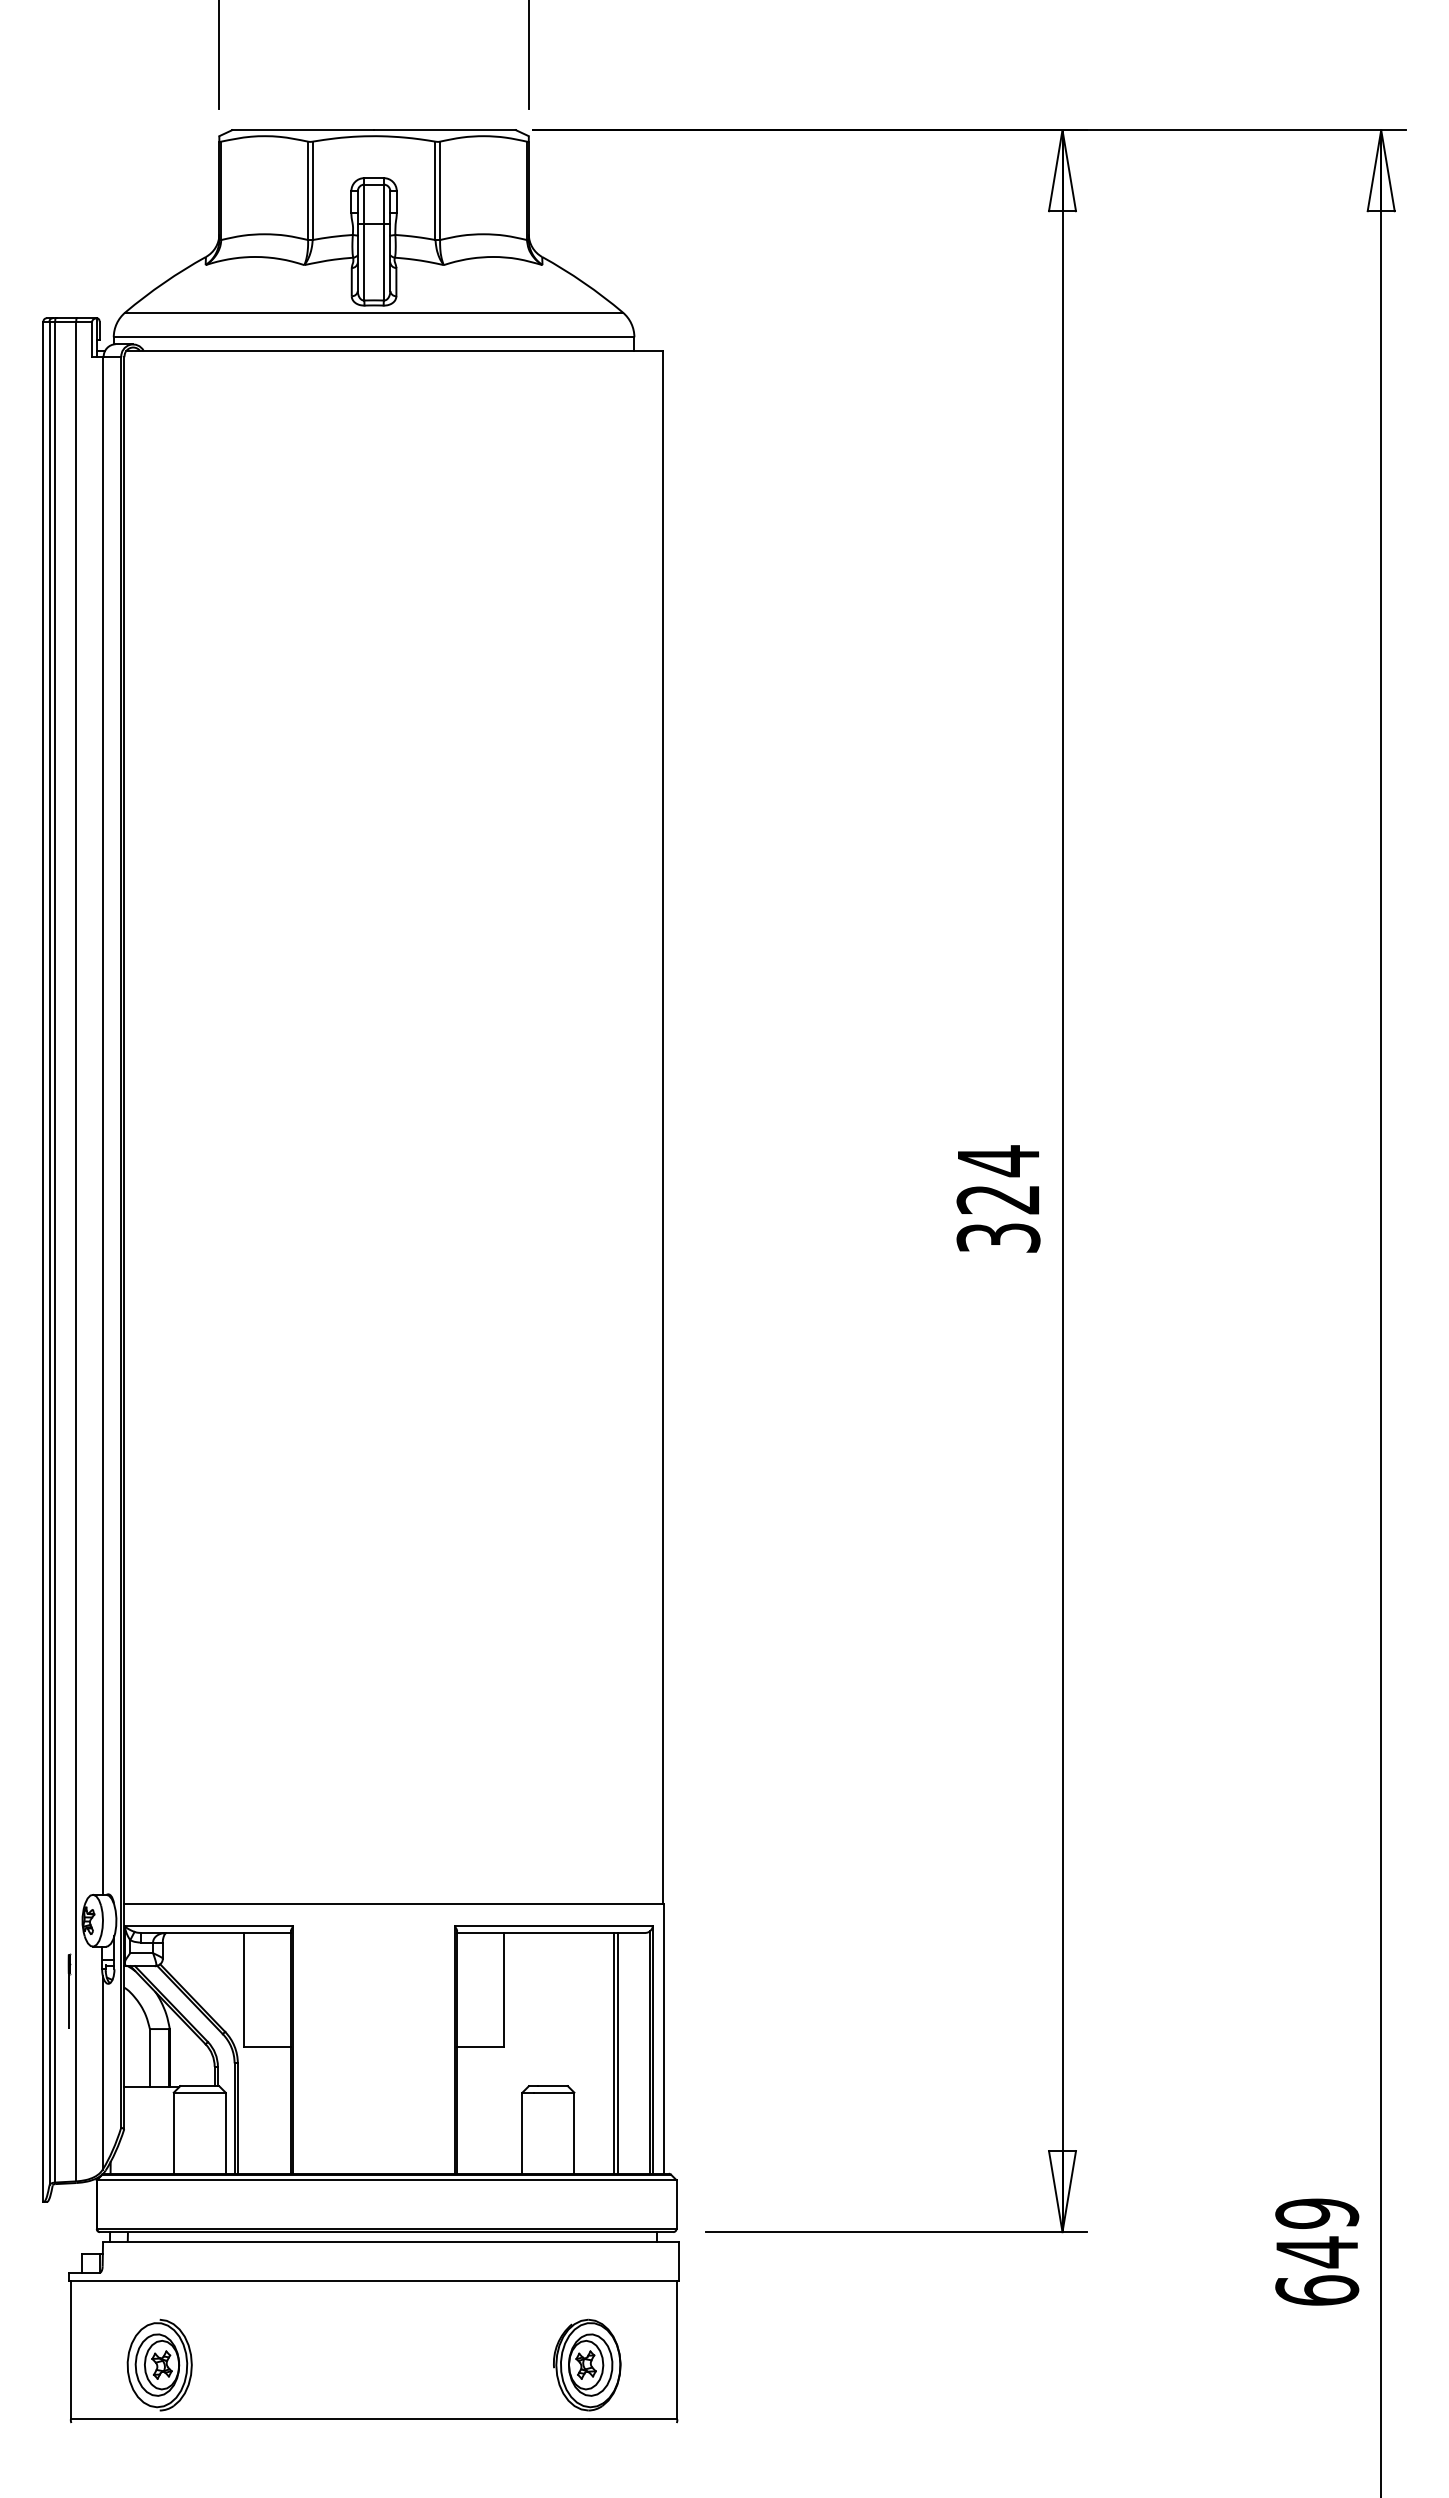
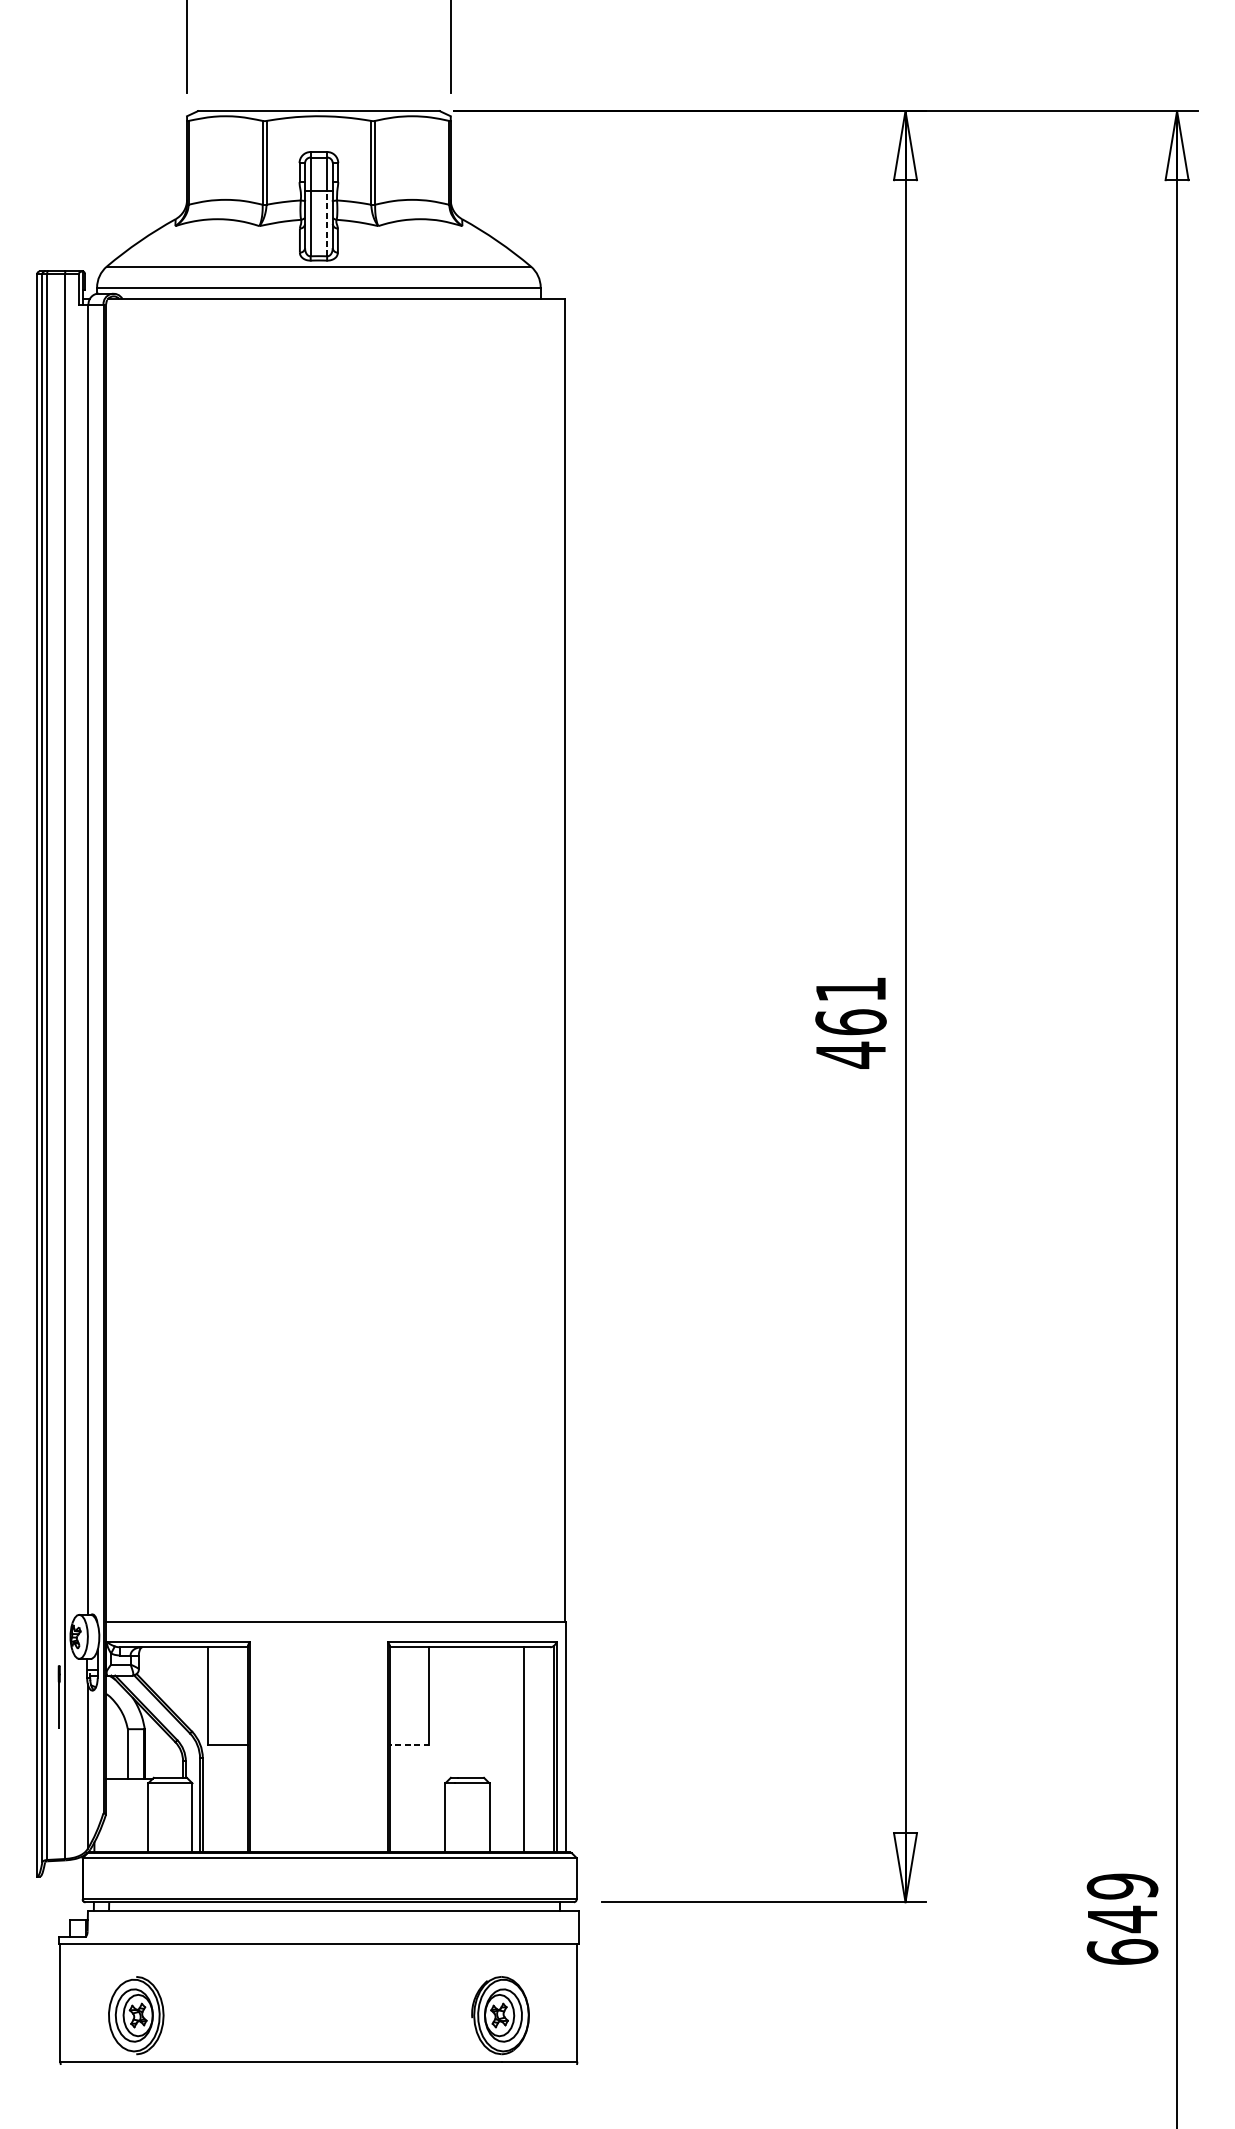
line: (383, 261) -> (326, 223), solid -> dashed
text: (998, 1199) -> (850, 1022), 324 -> 461
line: (480, 2047) -> (409, 1744), solid -> dashed
line: (617, 2052) -> (526, 1749), removed

